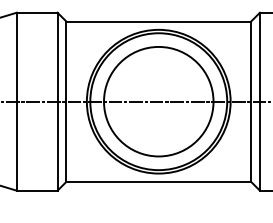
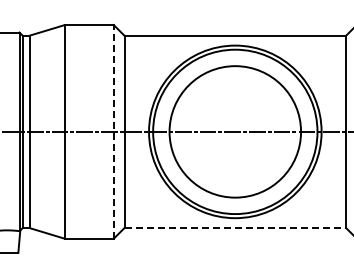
line: (57, 101) -> (113, 131), solid -> dashed
line: (158, 182) -> (235, 228), solid -> dashed

